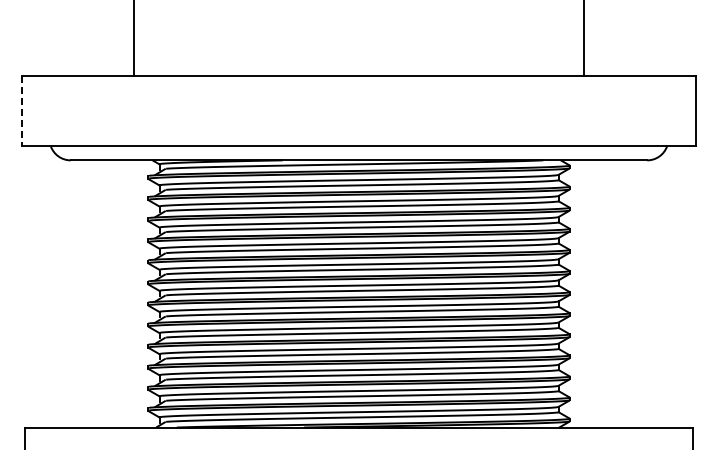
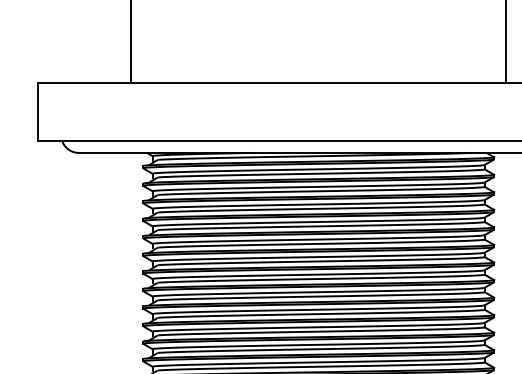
line: (21, 111) -> (37, 112), dashed -> solid

